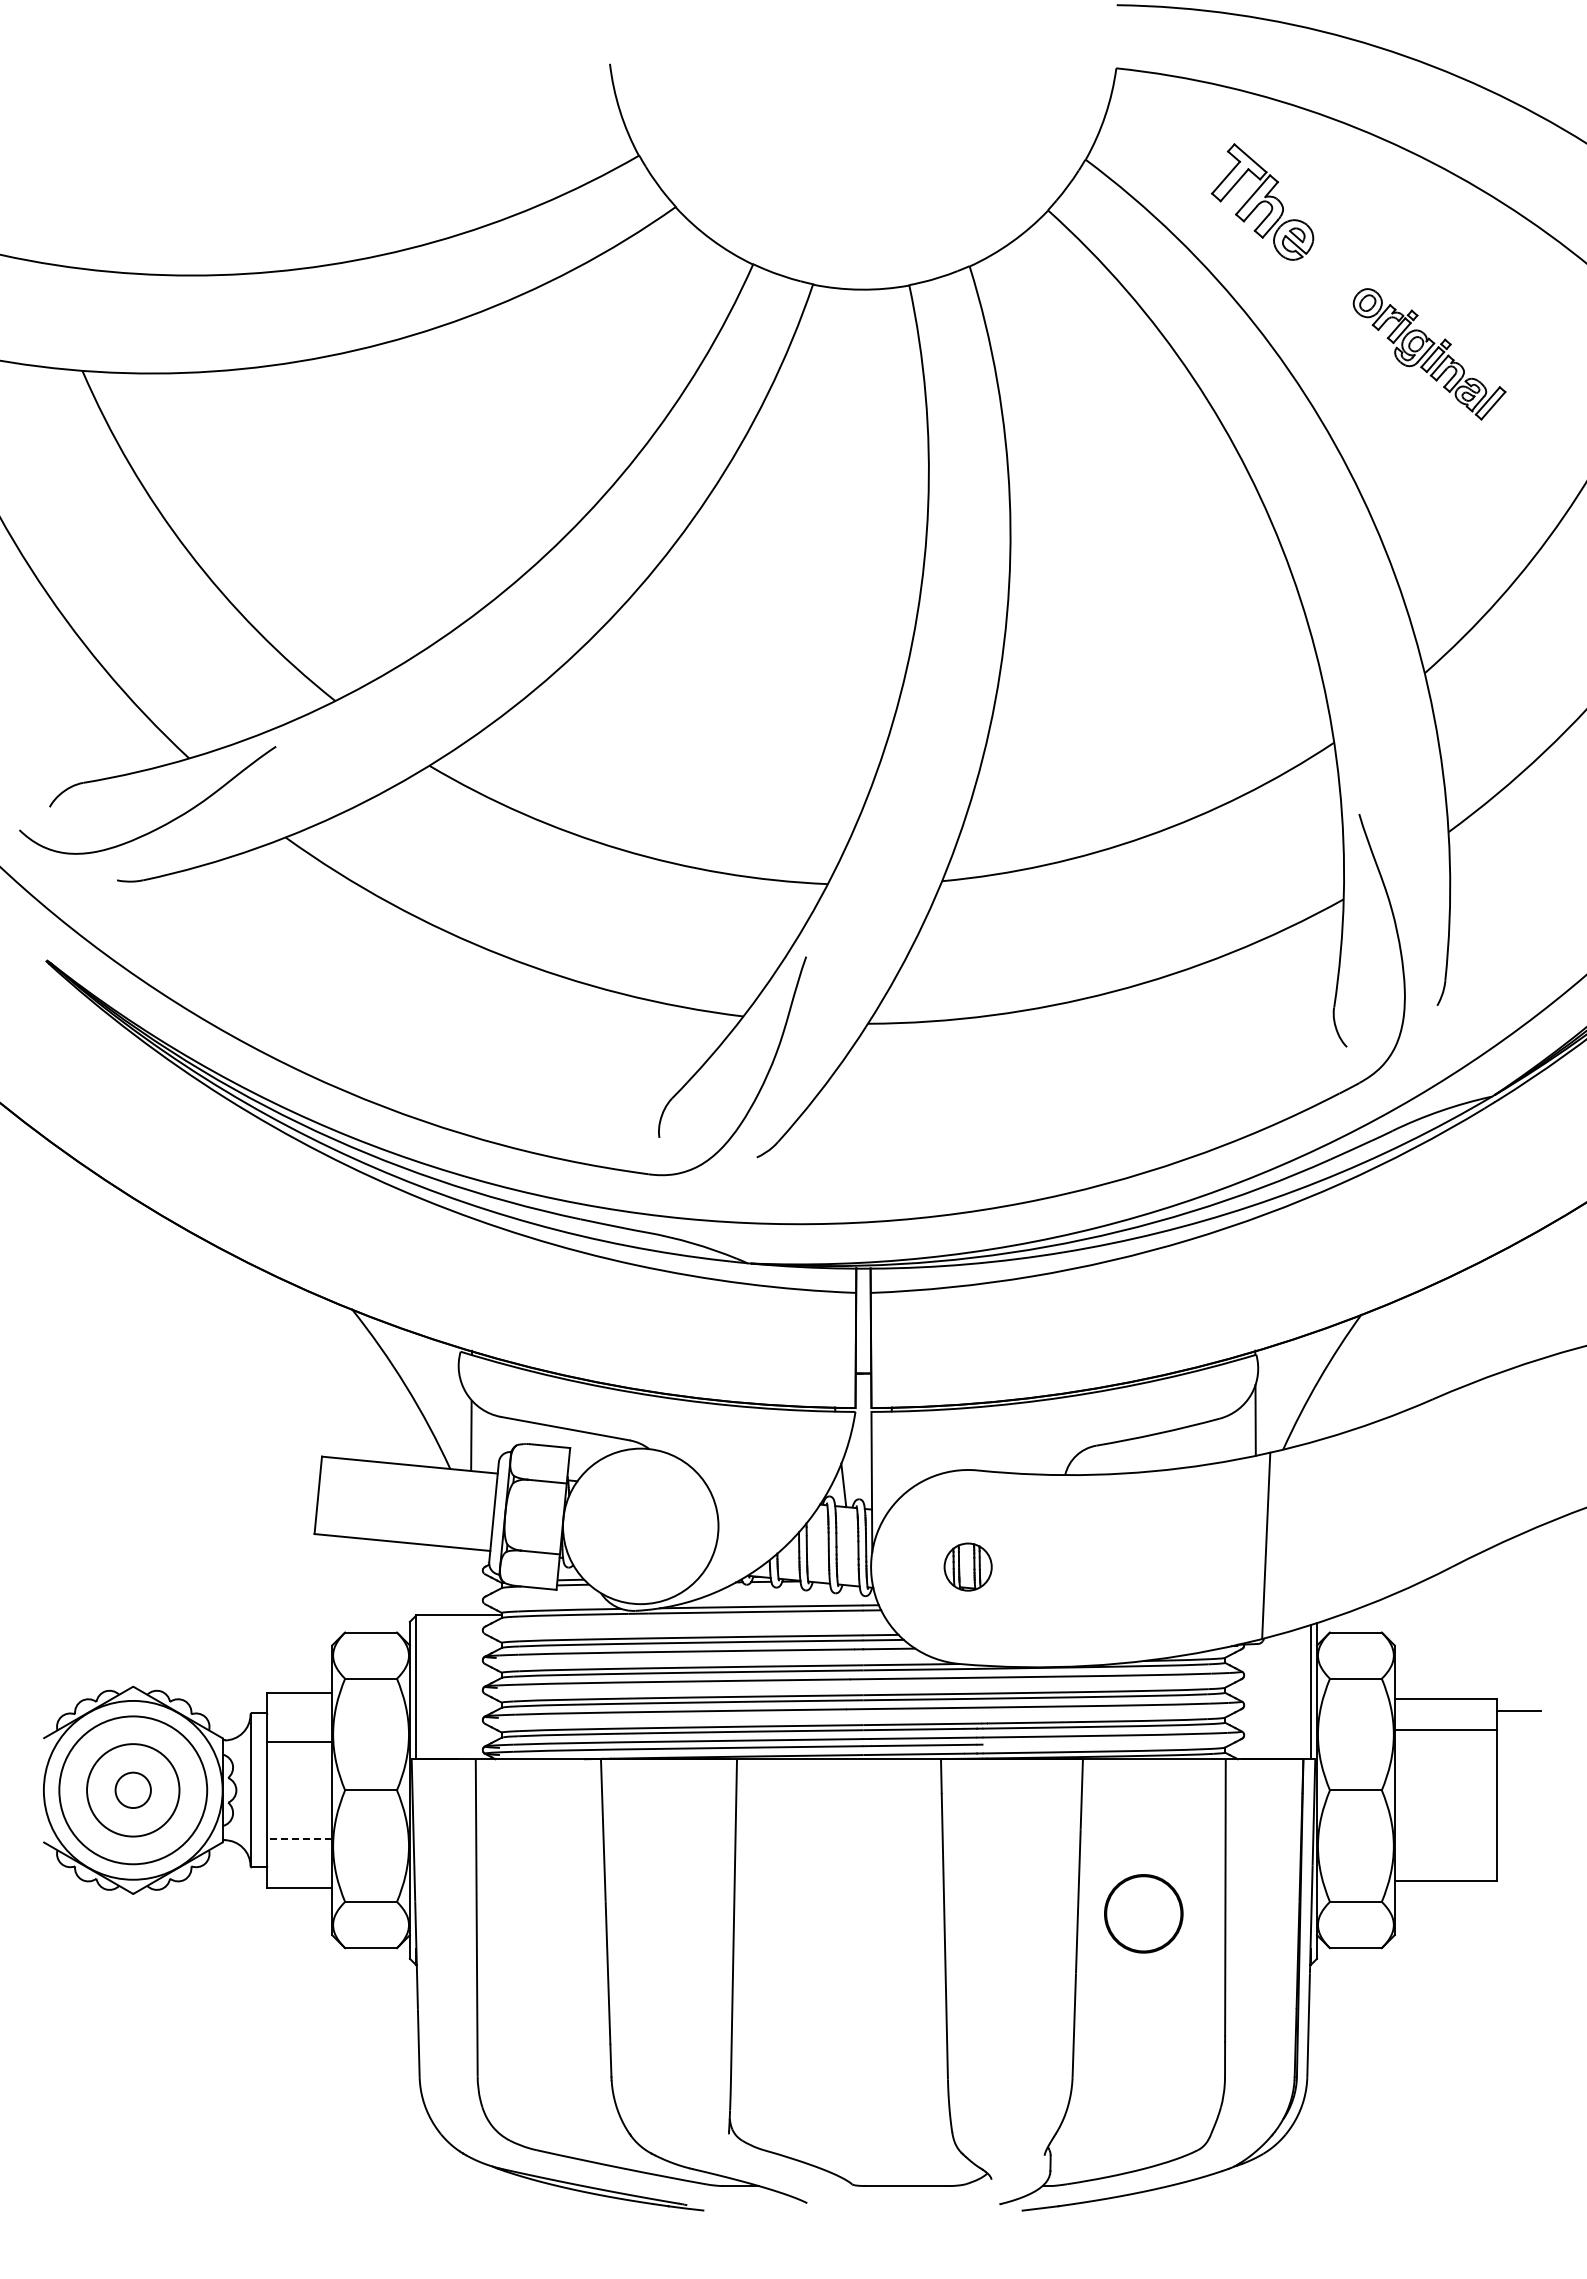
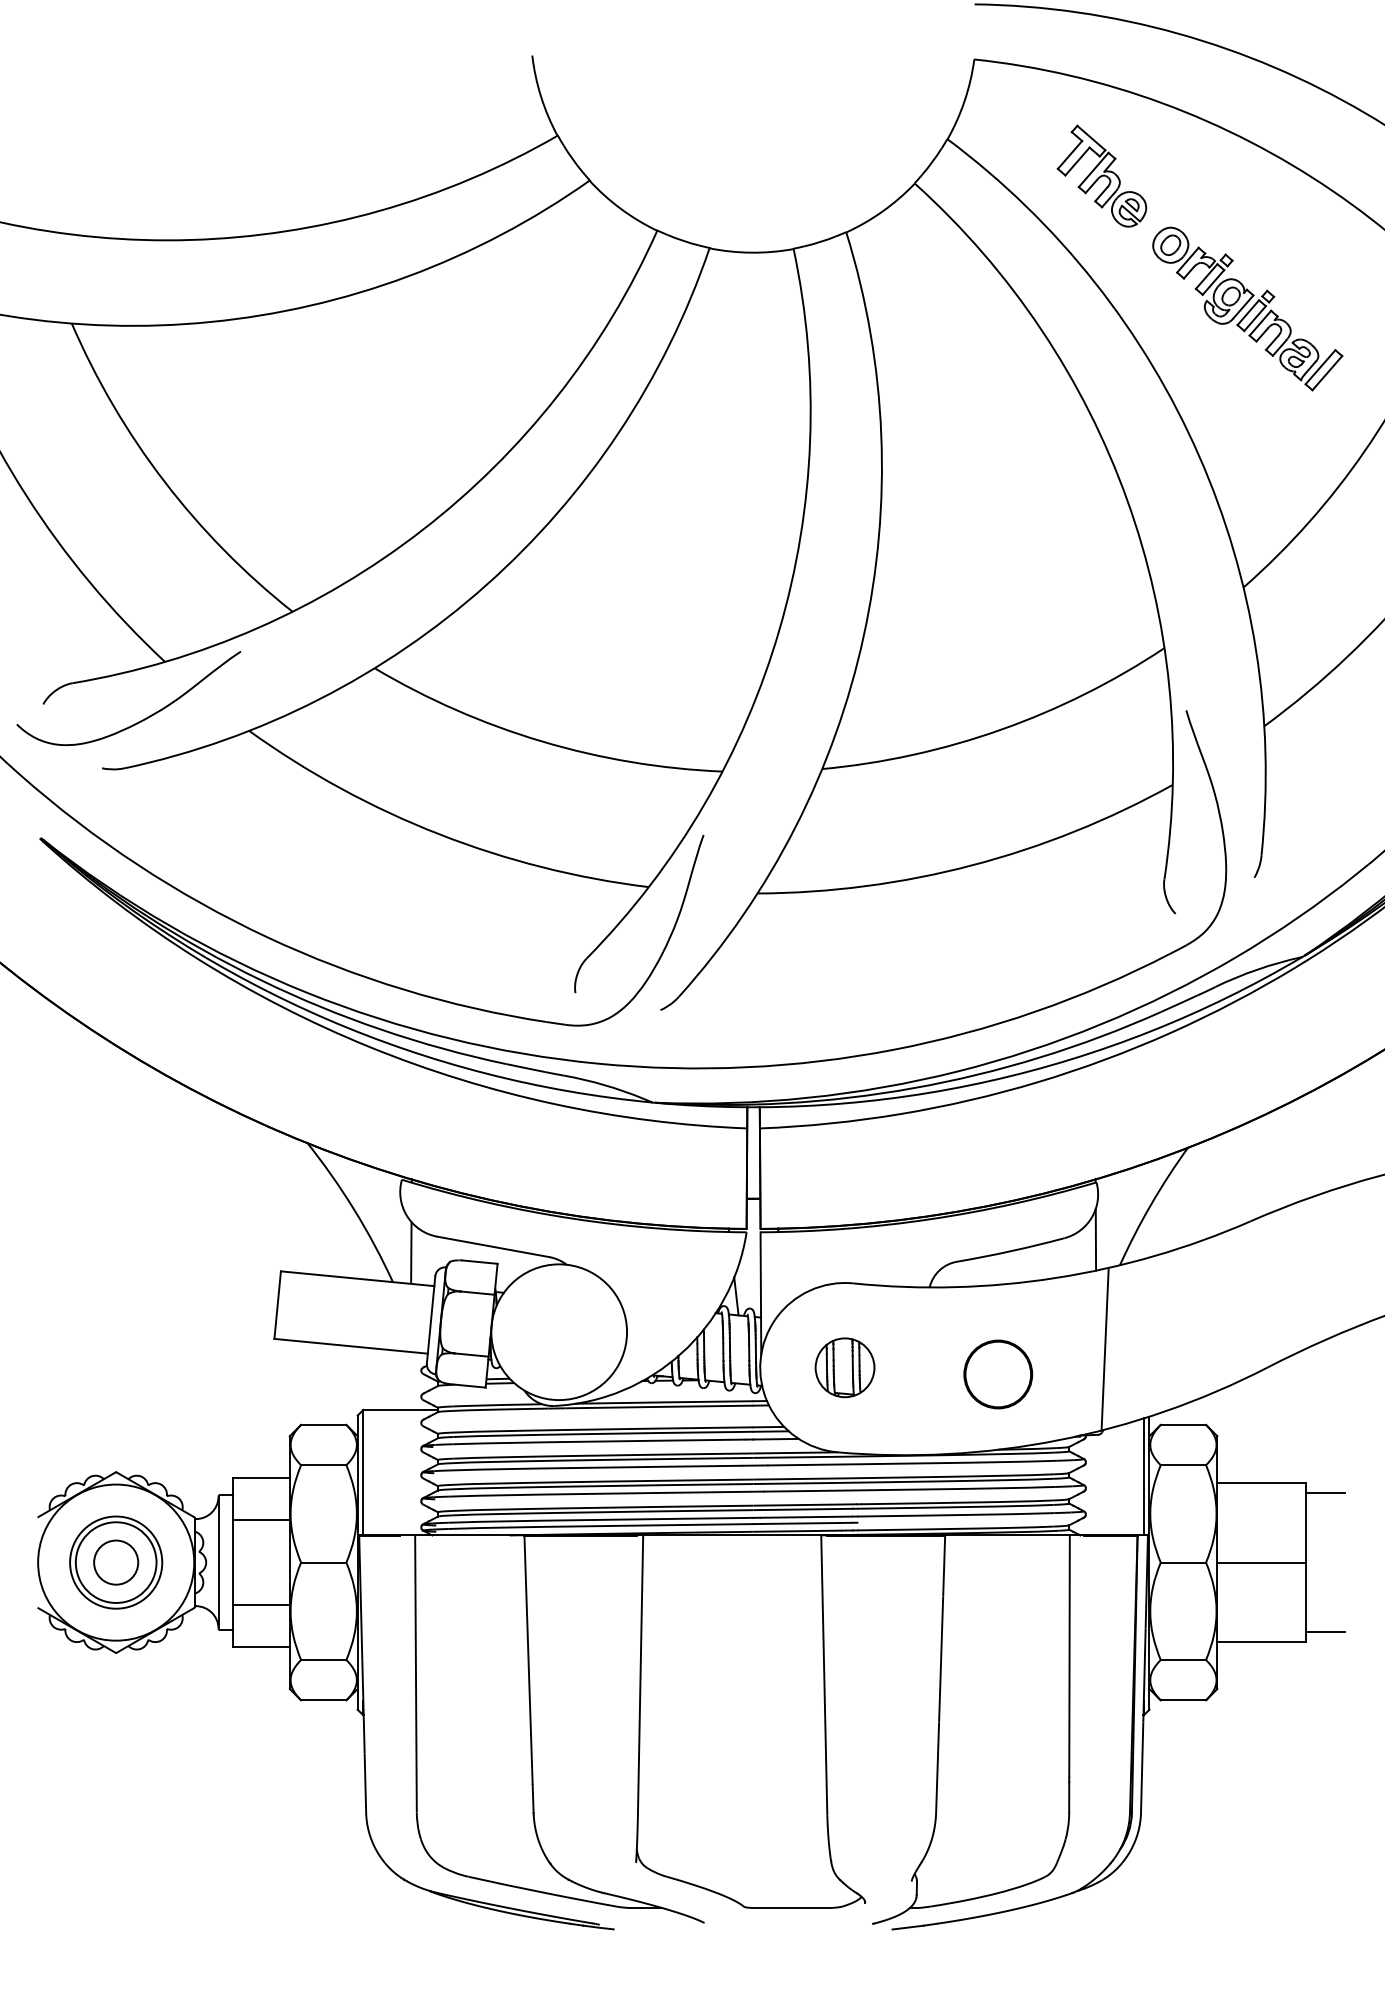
part: (1429, 354) -> (1247, 309), size x1.43
part: (967, 1566) -> (844, 1367), size x1.43
line: (1445, 1730) -> (1261, 1562), moved
circle: (133, 1790) -> (116, 1562), size x0.71
circle: (133, 1790) -> (116, 1562), size x1.43
line: (299, 1838) -> (261, 1604), dashed -> solid
line: (1518, 1870) -> (1325, 1632), added
circle: (1143, 1913) -> (998, 1374), moved

